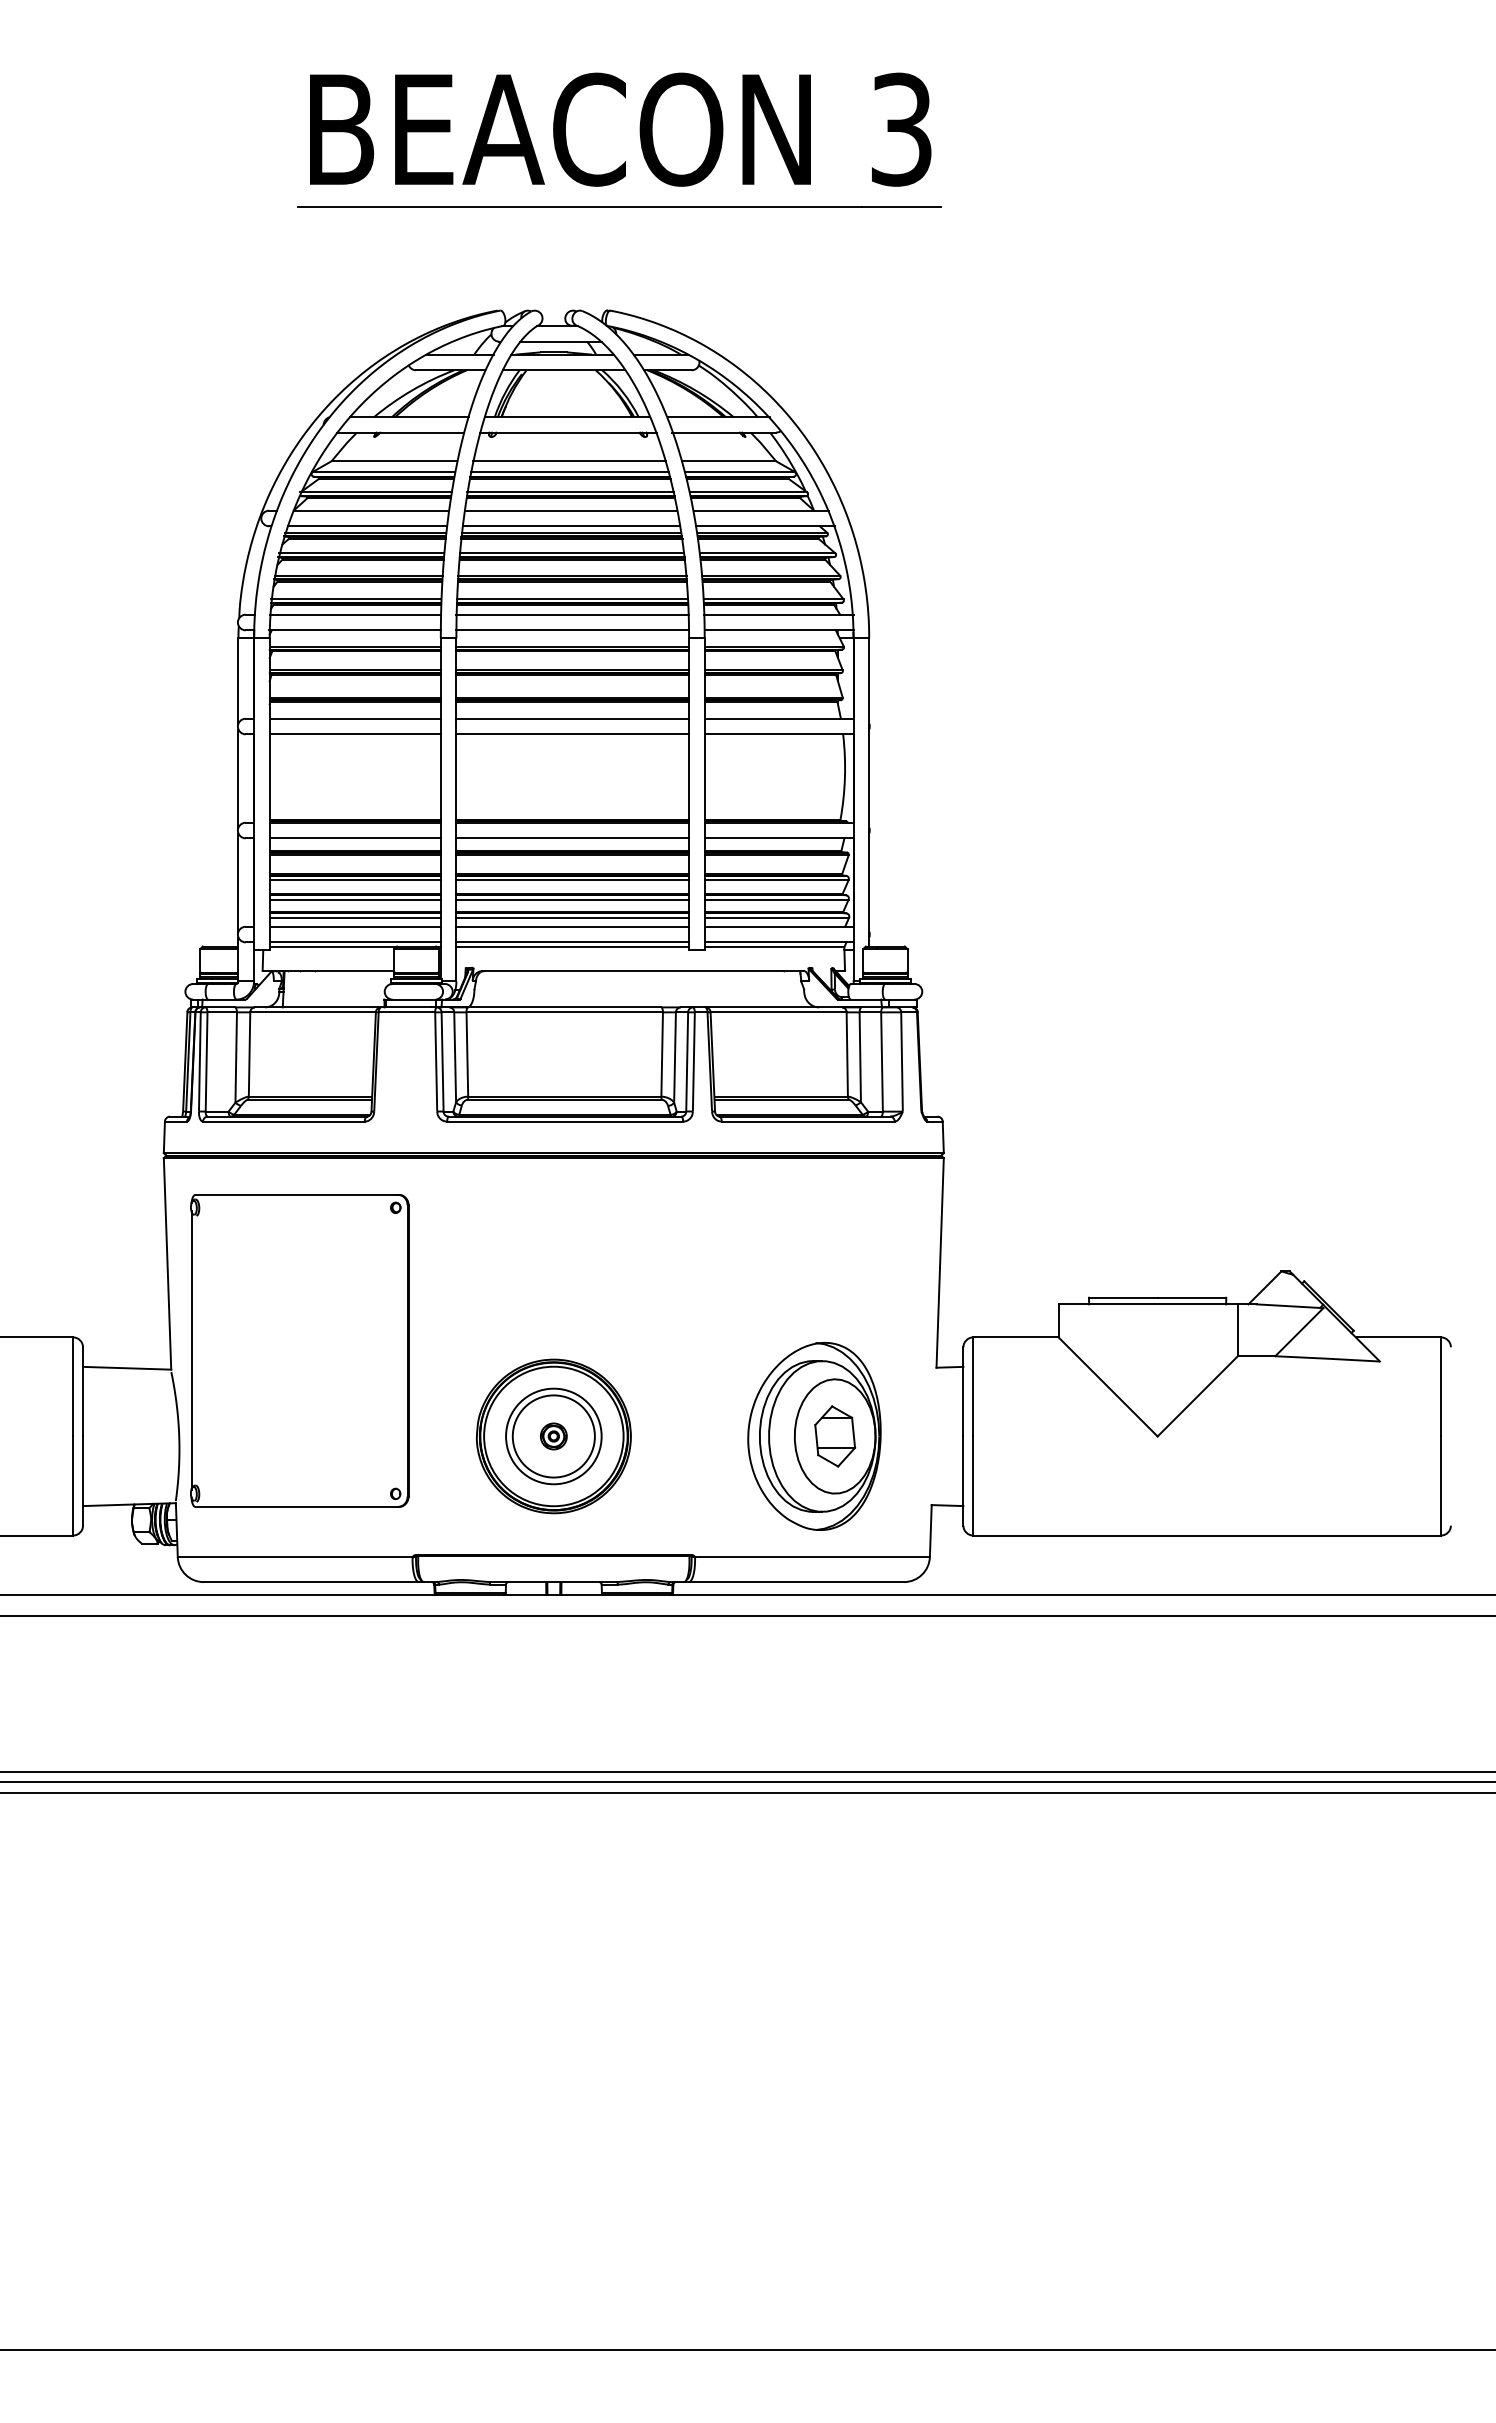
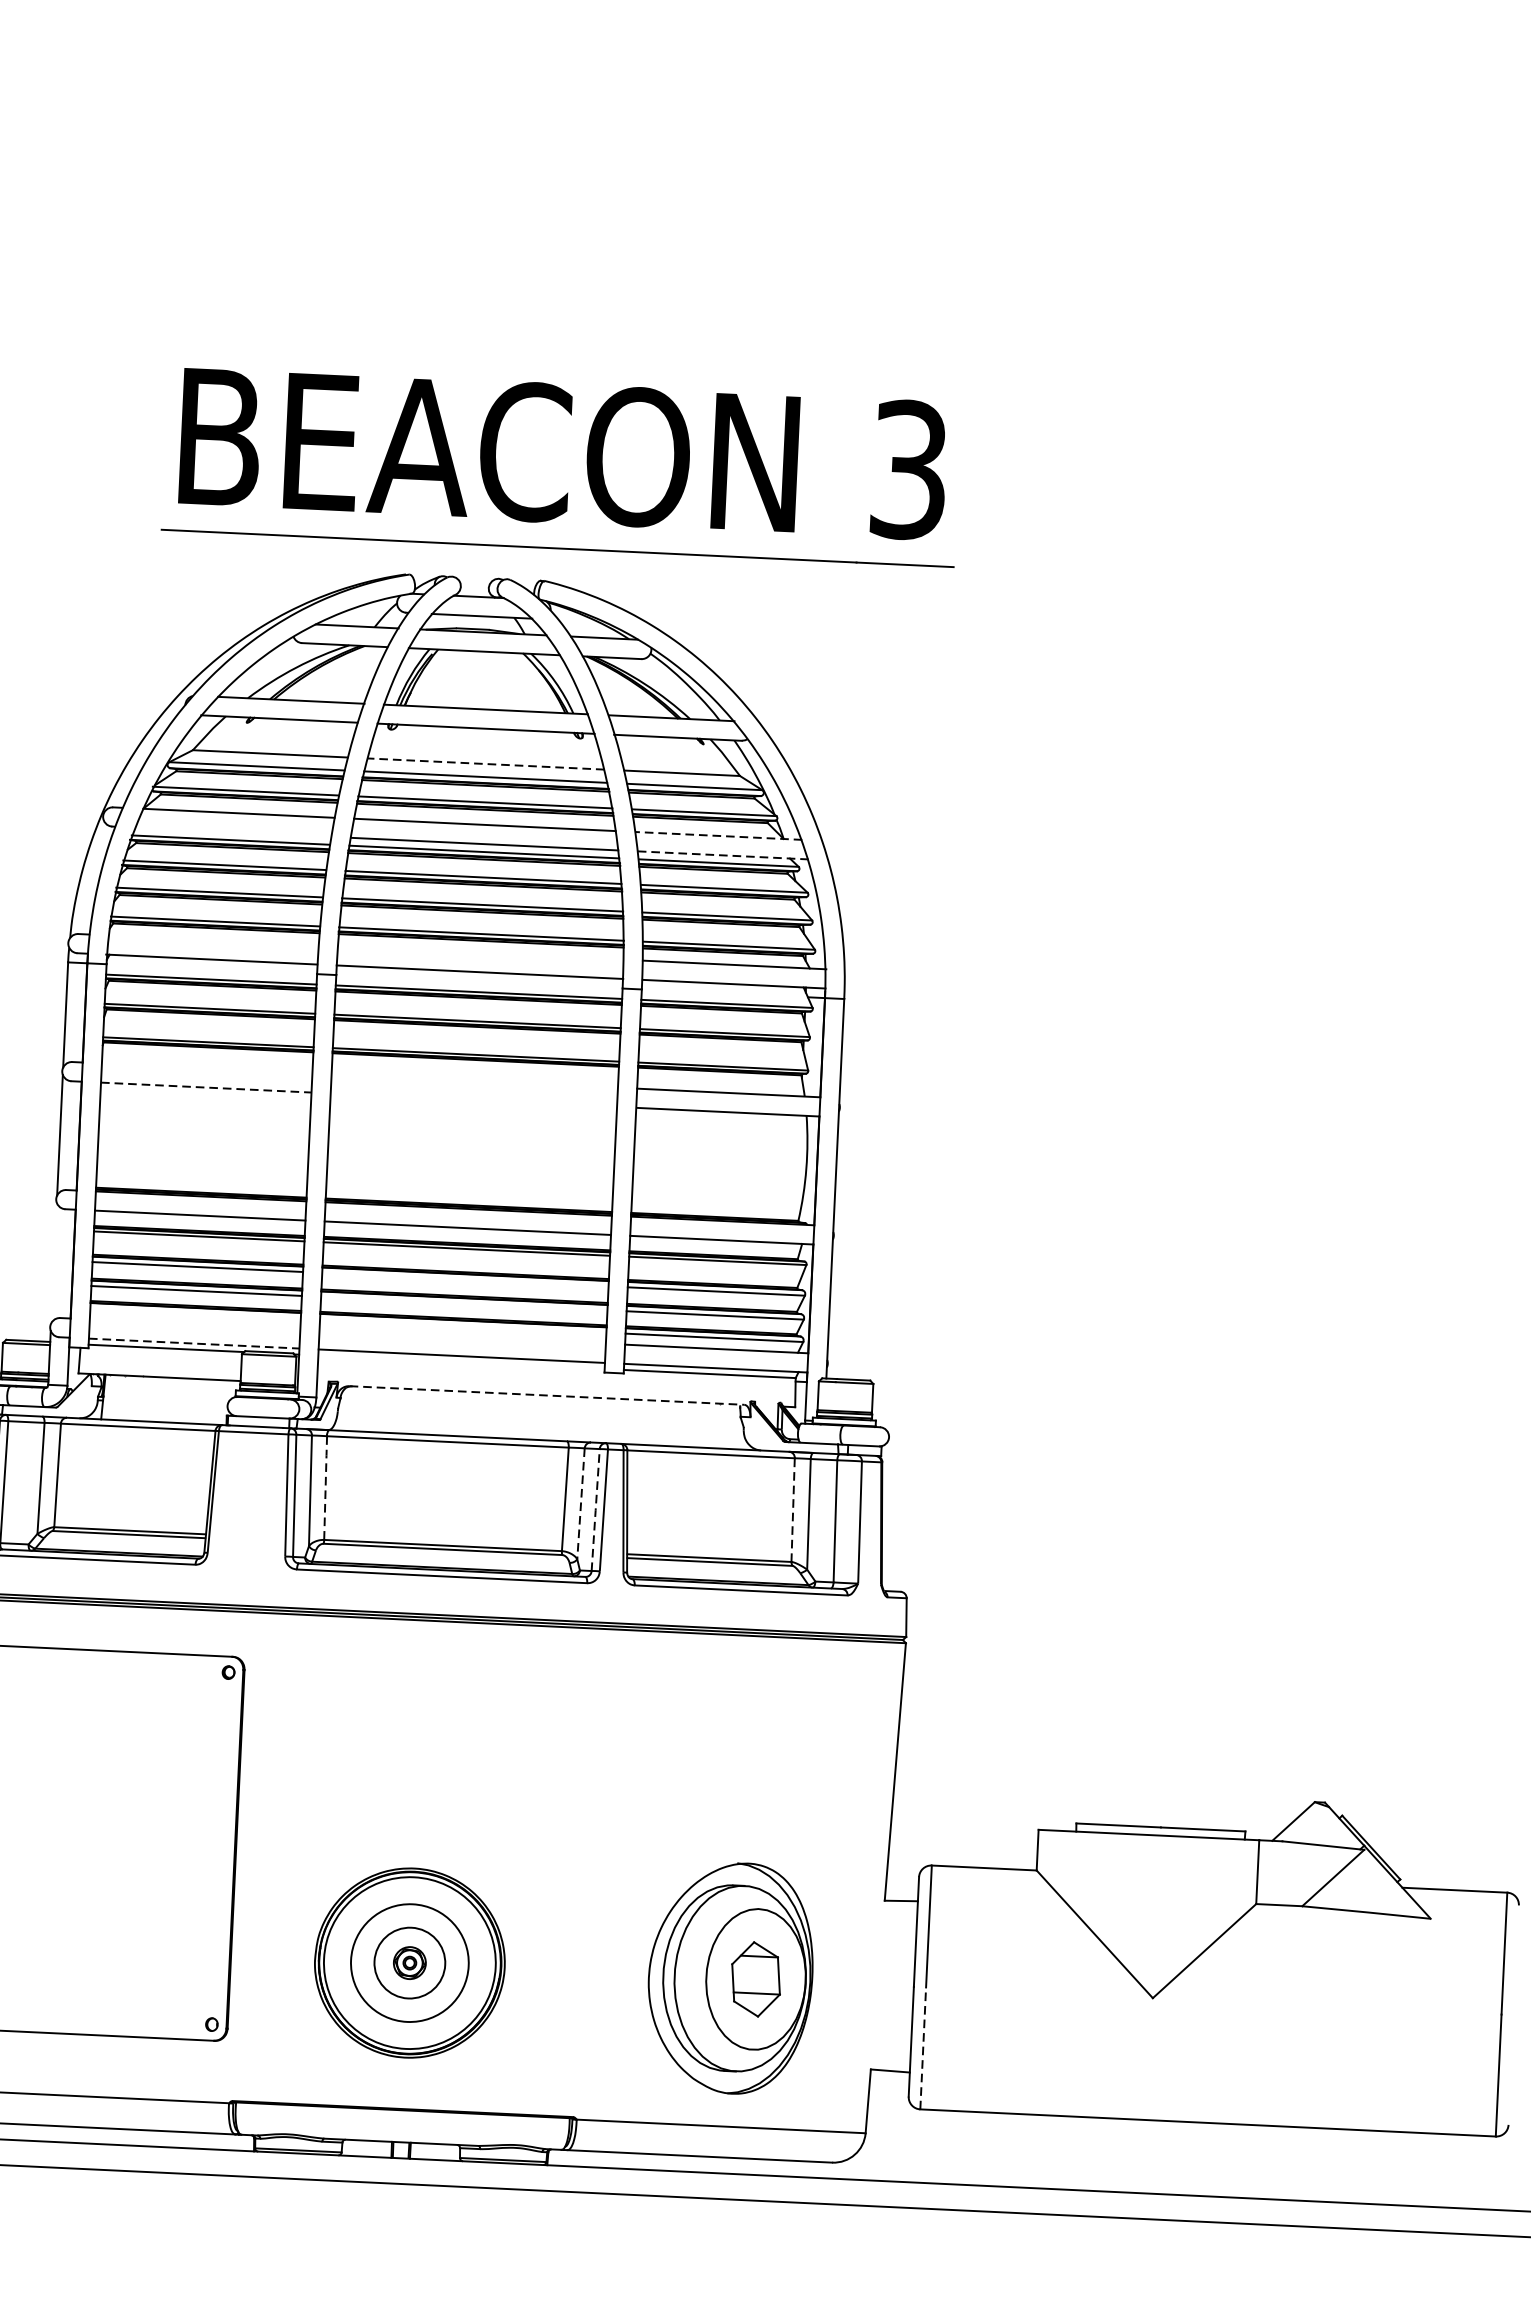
part: (639, 134) -> (586, 460), moved
line: (569, 461) -> (485, 764), solid -> dashed
line: (761, 510) -> (719, 835), solid -> dashed
line: (366, 526) -> (232, 832), removed
line: (766, 526) -> (724, 855), solid -> dashed
line: (355, 614) -> (213, 940), removed
line: (572, 614) -> (480, 952), removed
line: (355, 718) -> (207, 1068), removed
line: (572, 718) -> (474, 1080), removed
line: (355, 734) -> (206, 1087), solid -> dashed
line: (572, 734) -> (473, 1100), removed
line: (572, 880) -> (465, 1280), removed
line: (238, 882) -> (53, 1263), removed
line: (572, 899) -> (463, 1303), removed
line: (354, 917) -> (194, 1312), removed
line: (572, 917) -> (462, 1325), removed
line: (354, 926) -> (194, 1323), removed
line: (572, 926) -> (462, 1336), removed
line: (355, 942) -> (194, 1343), solid -> dashed
line: (572, 947) -> (461, 1362), removed
line: (643, 970) -> (547, 1394), solid -> dashed
line: (467, 1053) -> (325, 1486), solid -> dashed
line: (847, 1054) -> (793, 1510), solid -> dashed
line: (675, 1057) -> (581, 1503), solid -> dashed
line: (687, 1062) -> (596, 1510), solid -> dashed
circle: (553, 1436) -> (409, 1963), size x0.7
line: (973, 1486) -> (923, 2049), solid -> dashed

